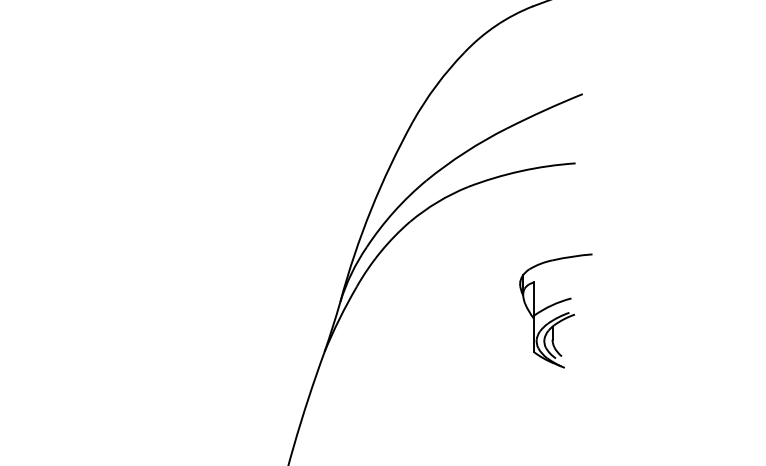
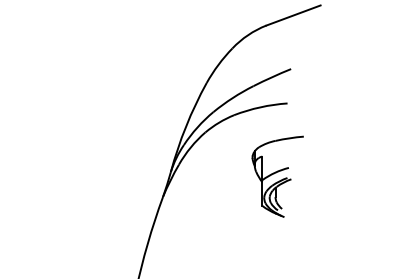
part: (555, 310) -> (277, 176), size x1.43

